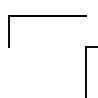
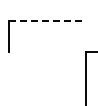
line: (47, 16) -> (47, 21), solid -> dashed

